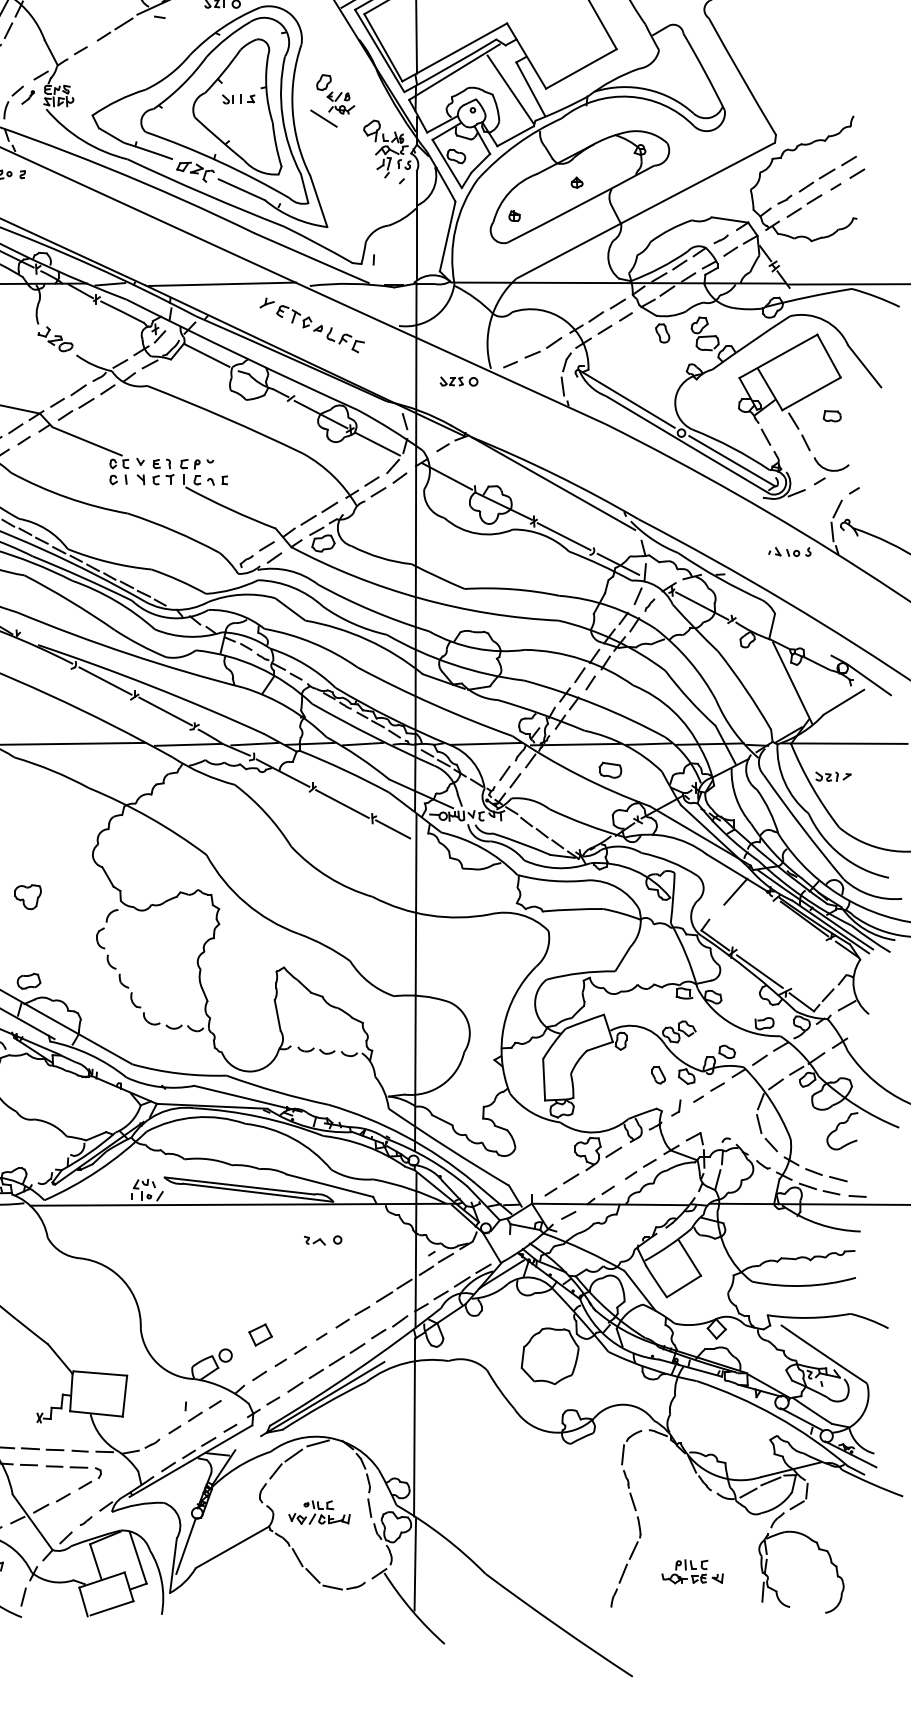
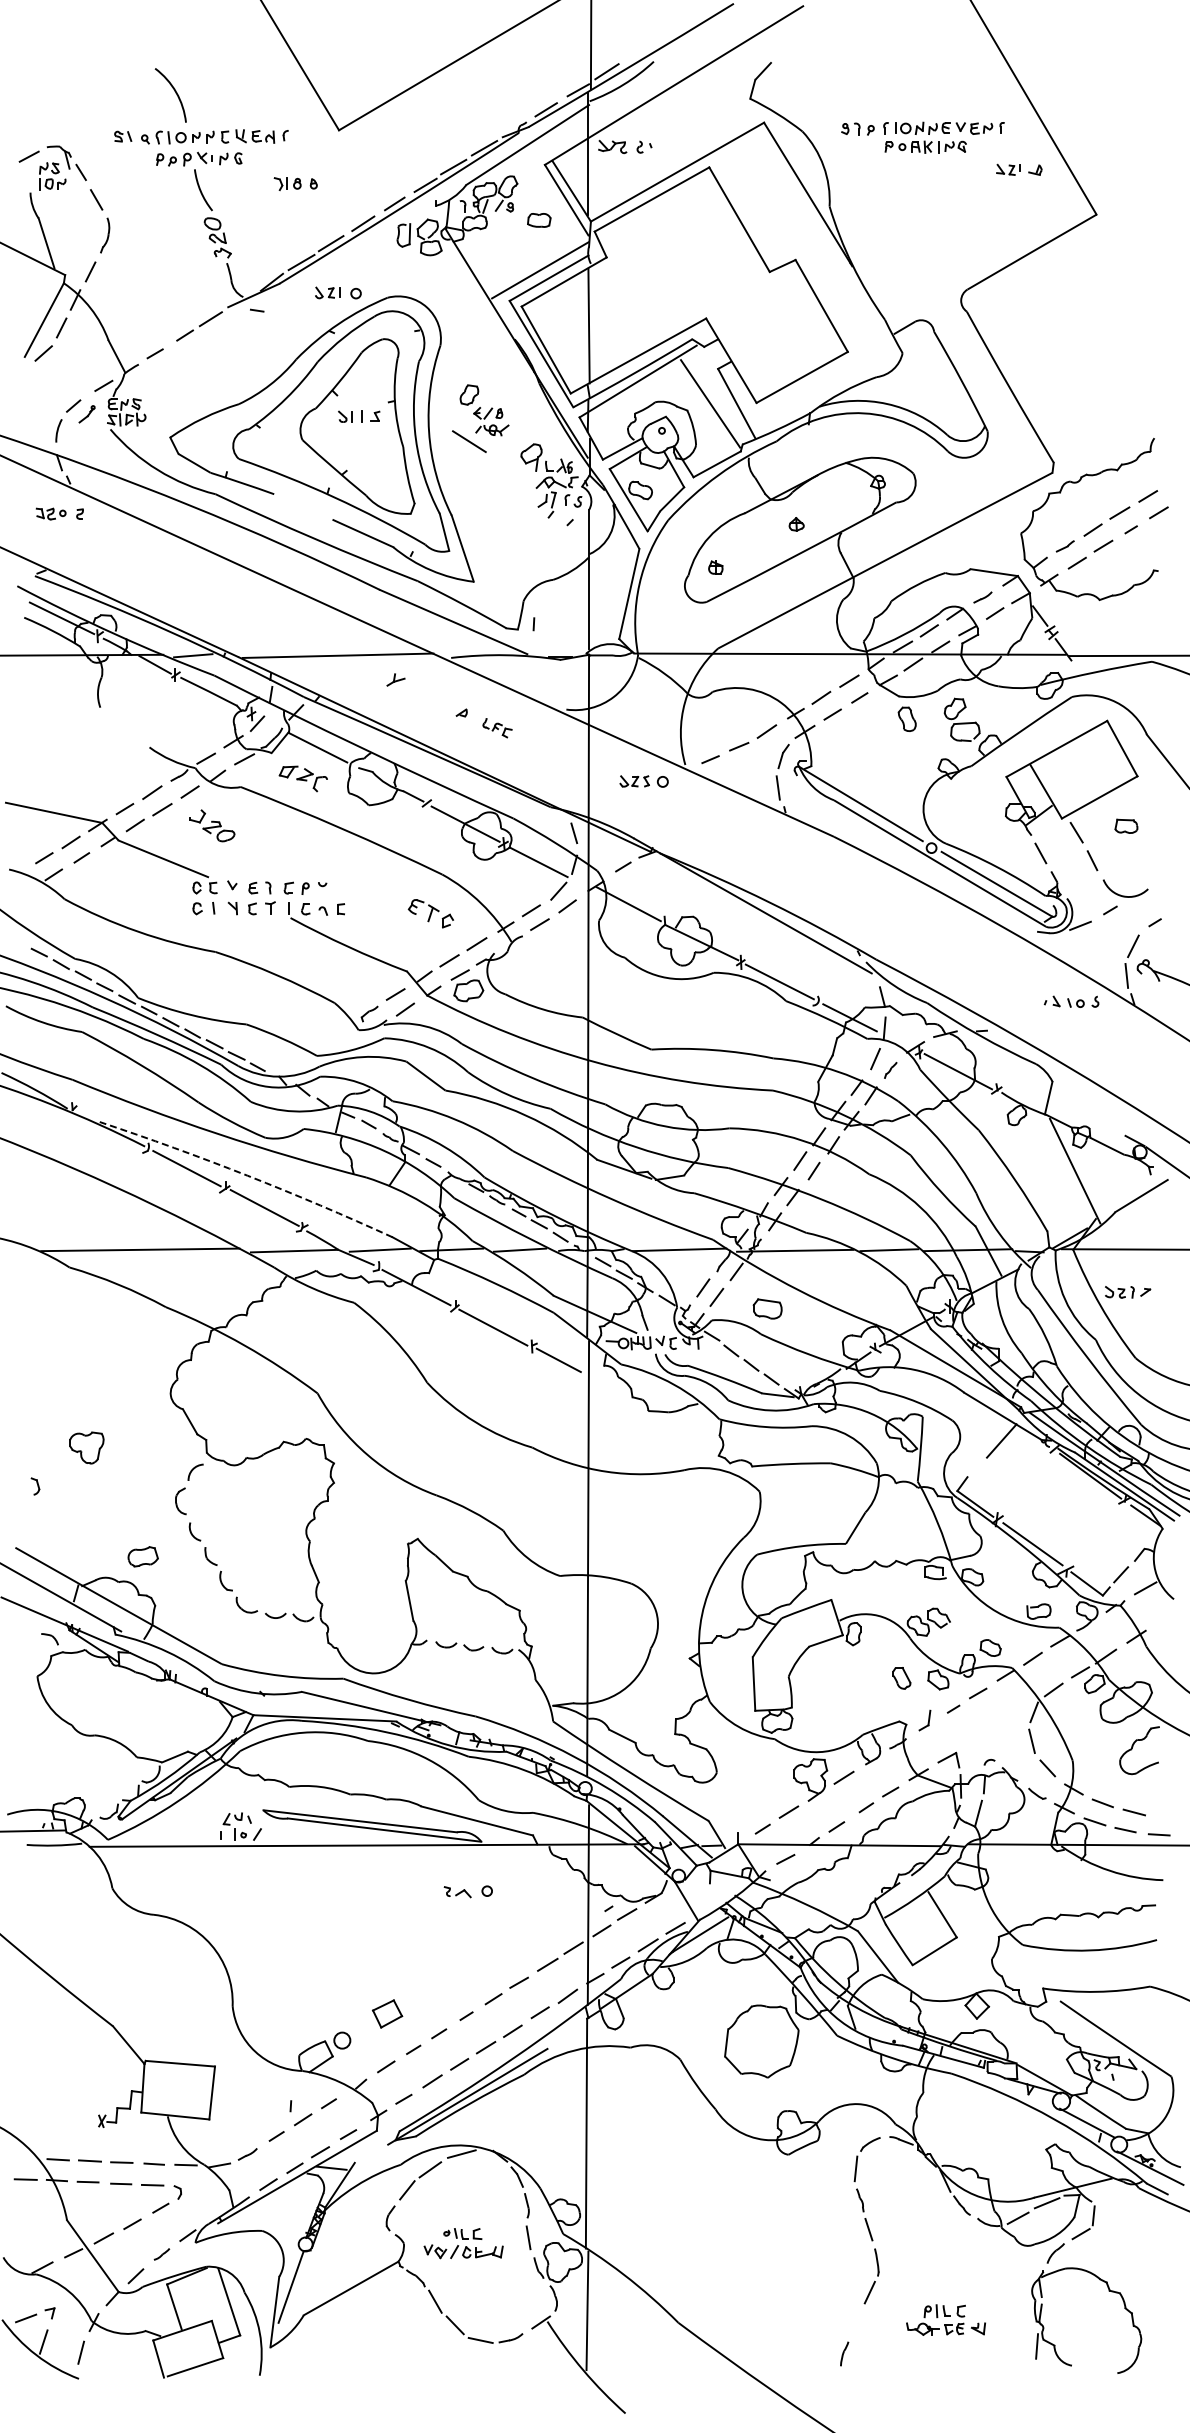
part: (194, 171) -> (302, 778), moved
part: (293, 316) -> (430, 913), moved
part: (55, 339) -> (212, 825), moved
part: (345, 339) -> (497, 727), size x0.6
arc: (152, 686) -> (247, 1175), solid -> dashed
part: (610, 769) -> (767, 1308), moved
part: (28, 981) -> (142, 1556), moved
line: (623, 1573) -> (856, 2322), removed

